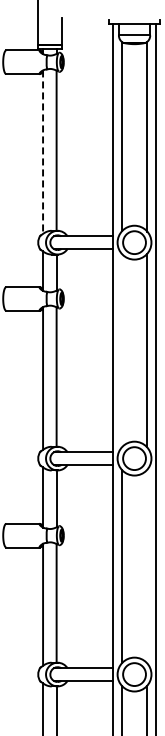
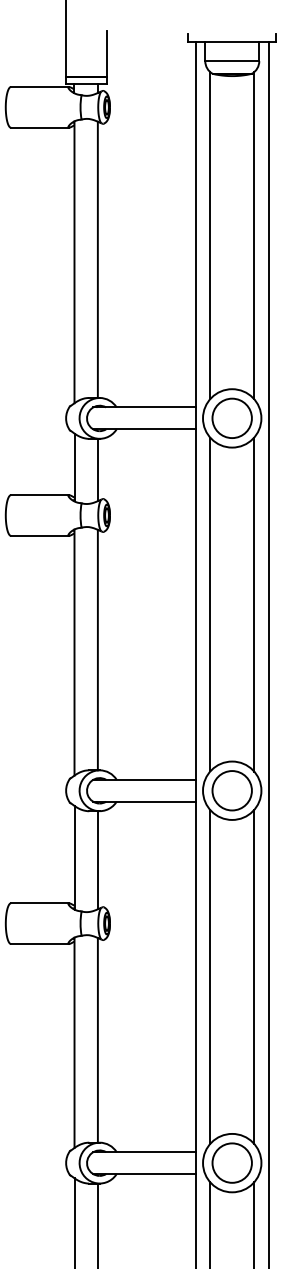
line: (43, 152) -> (75, 262), dashed -> solid
line: (121, 350) -> (209, 604), added
line: (147, 566) -> (254, 976), added

